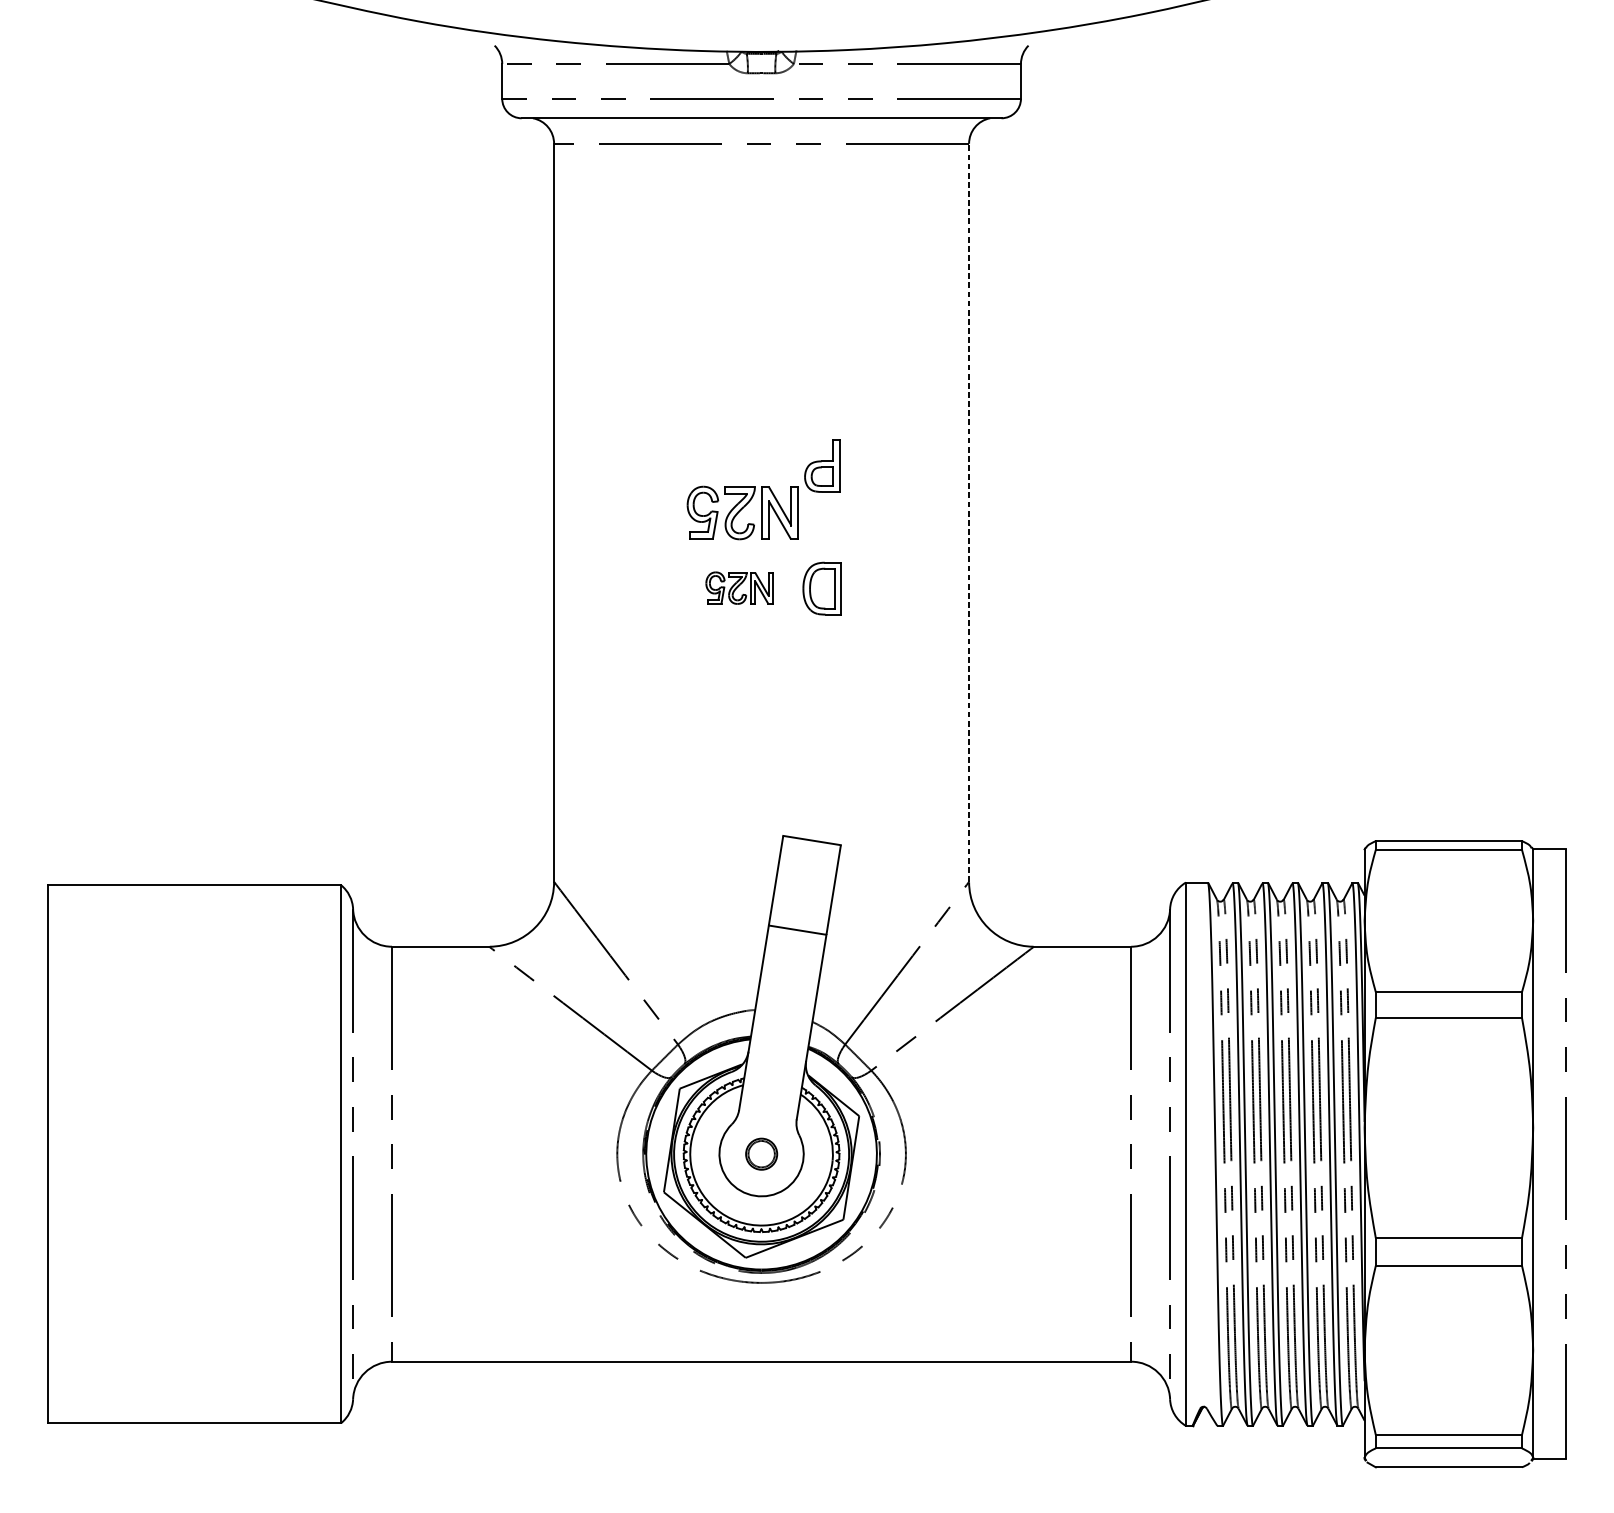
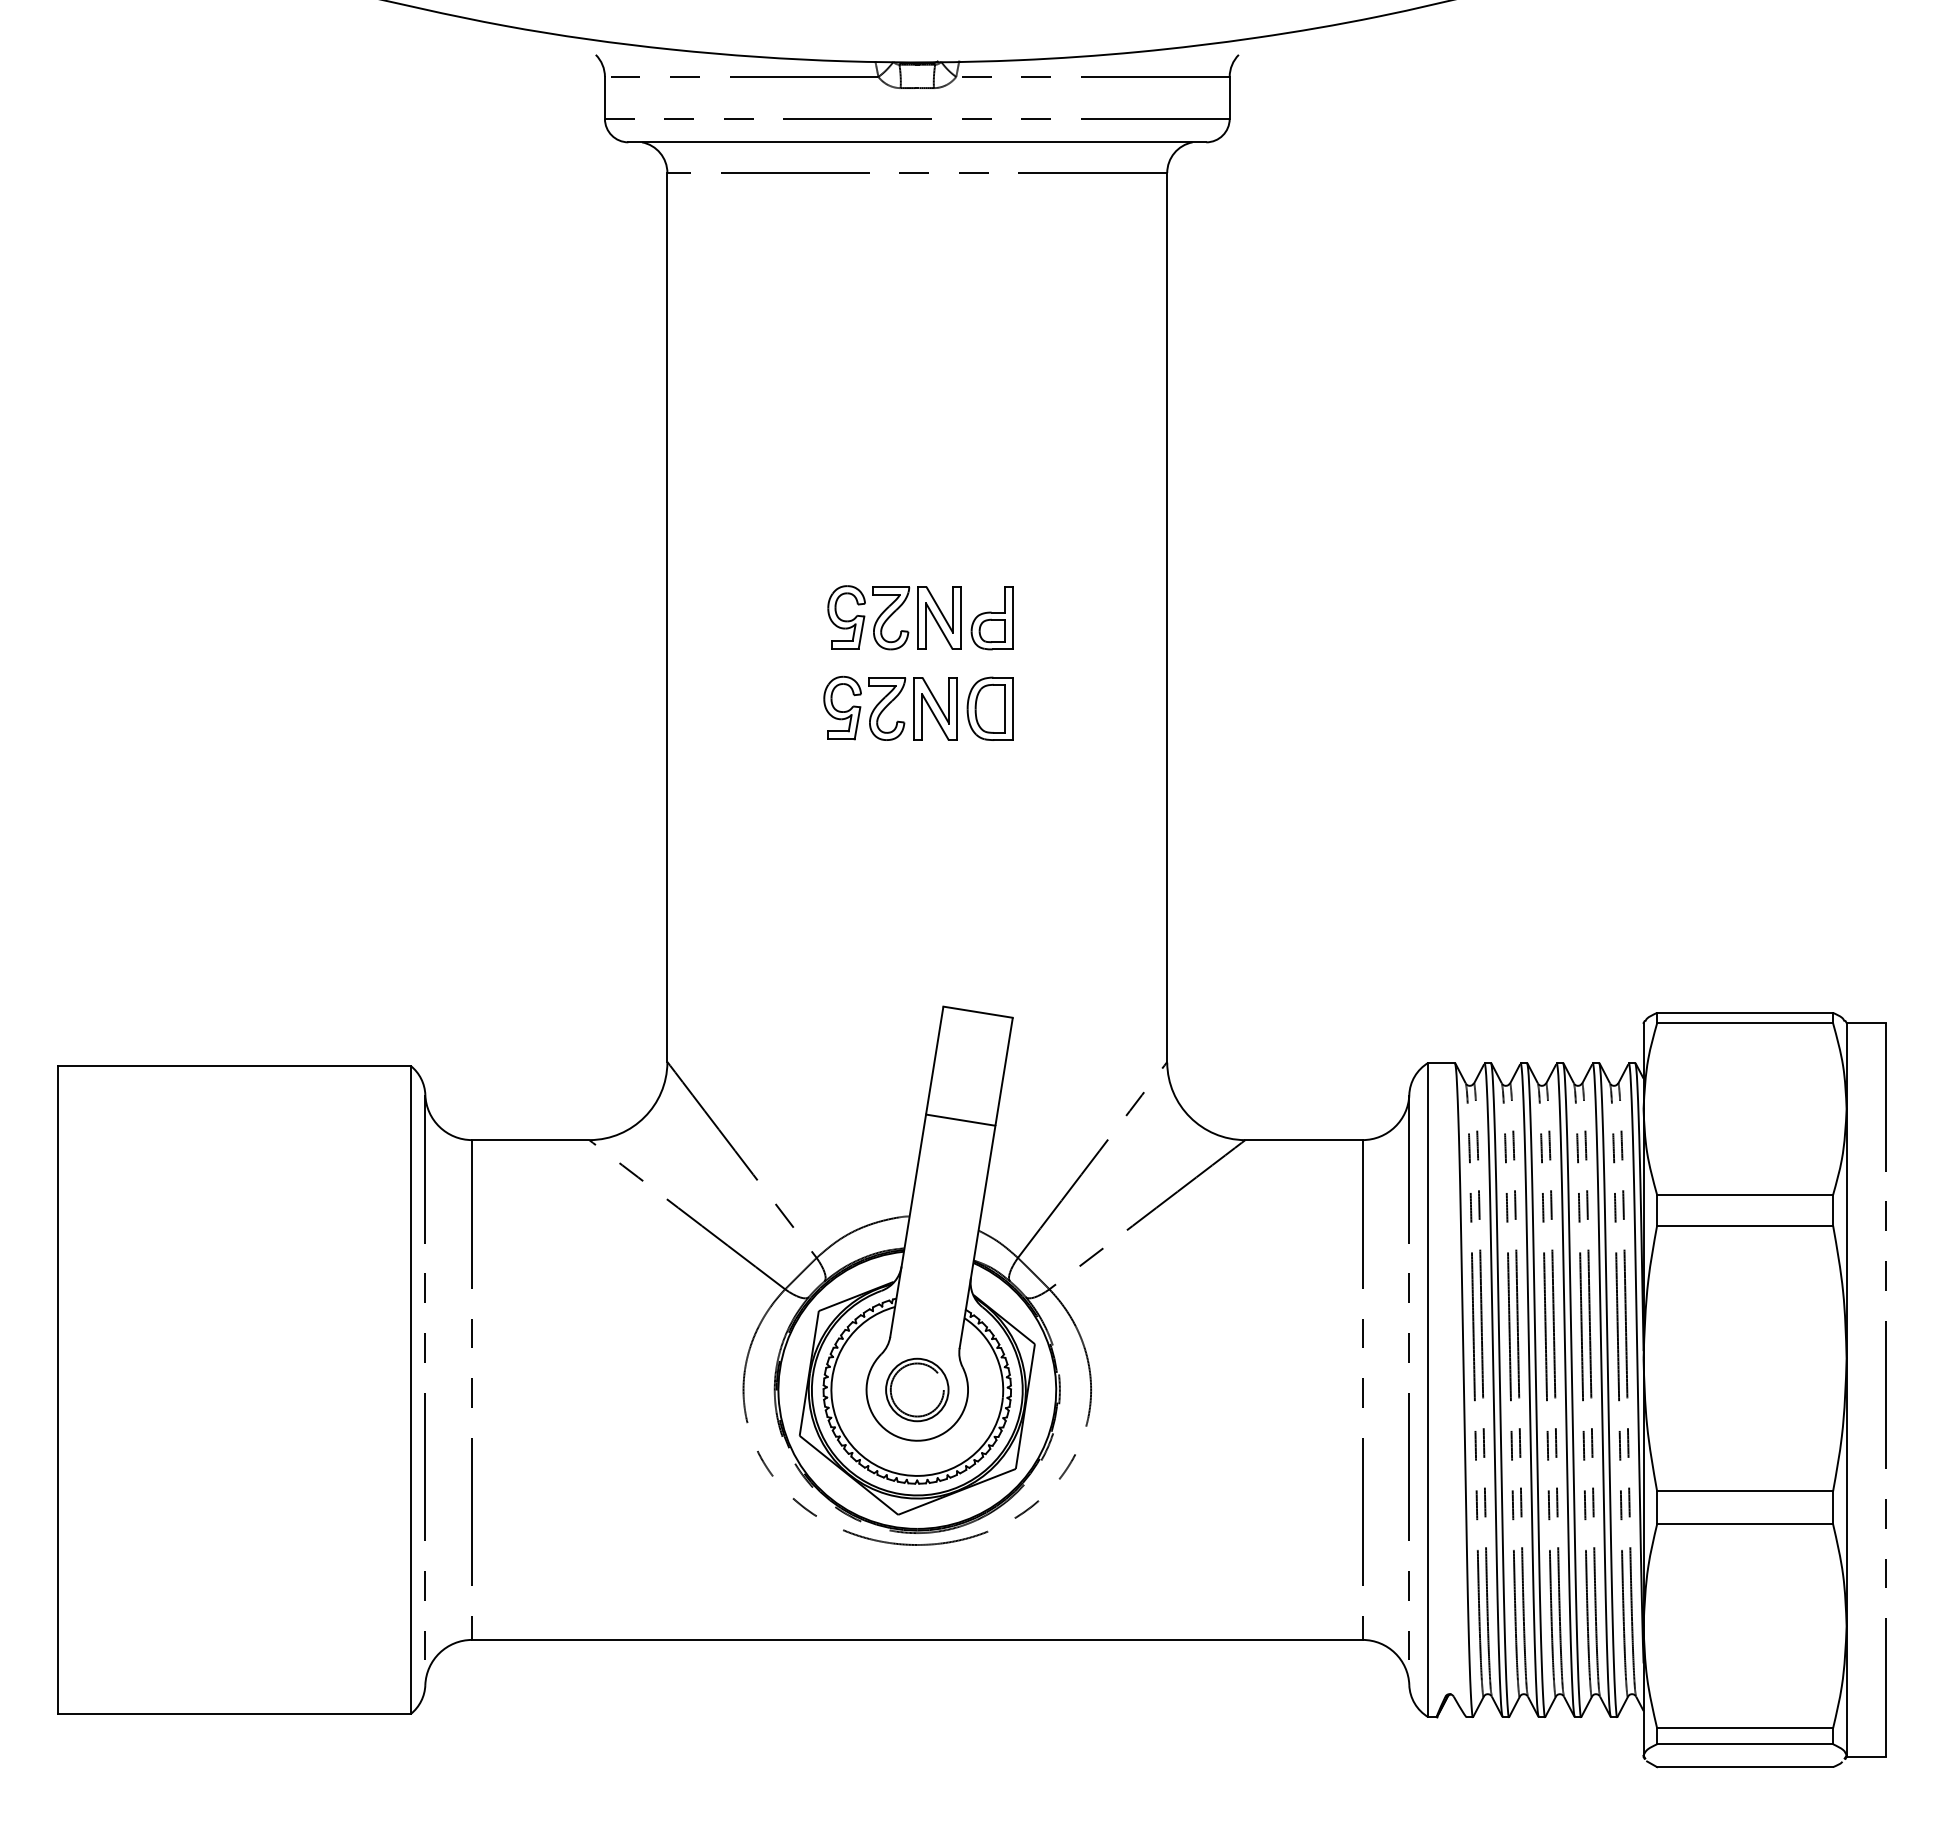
part: (821, 466) -> (991, 618), moved
line: (969, 512) -> (1167, 617), dashed -> solid
part: (739, 587) -> (890, 707), size x1.67
part: (761, 1153) -> (917, 1389), size x1.67

